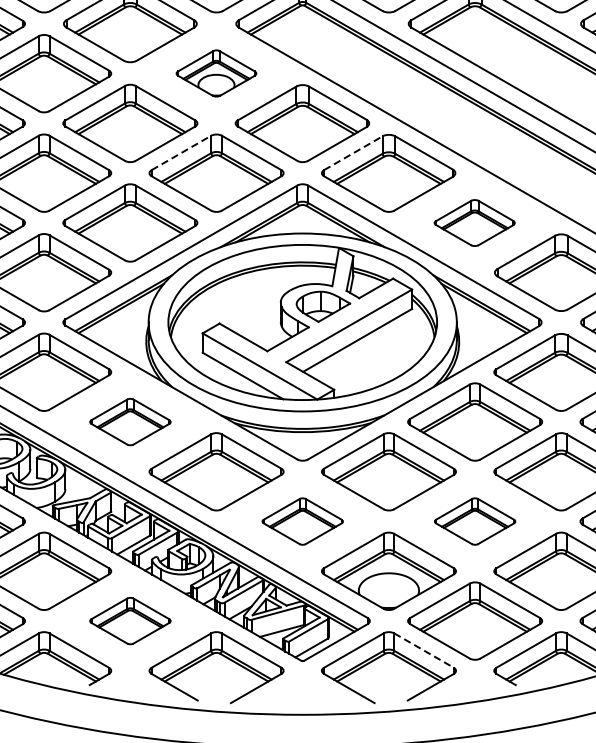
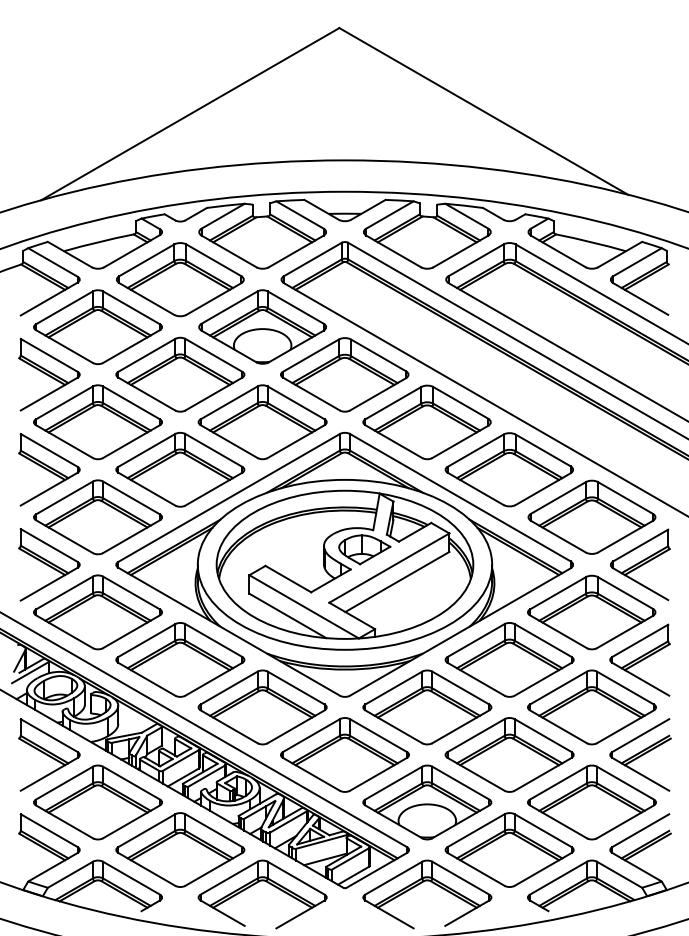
part: (216, 72) -> (262, 326), size x1.67
line: (181, 152) -> (229, 402), dashed -> solid
line: (353, 152) -> (393, 402), dashed -> solid
part: (473, 222) -> (508, 469), size x1.67
part: (130, 421) -> (180, 659), size x1.67
part: (302, 521) -> (344, 754), size x1.67
part: (474, 521) -> (509, 754), size x1.67
part: (130, 620) -> (180, 849), size x1.67
line: (423, 650) -> (460, 878), dashed -> solid

